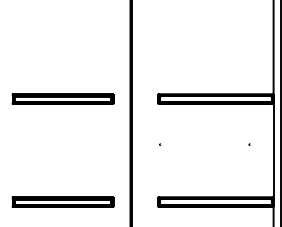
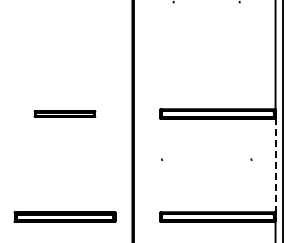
part: (62, 98) -> (64, 113), size x0.6
line: (273, 150) -> (275, 165), solid -> dashed

